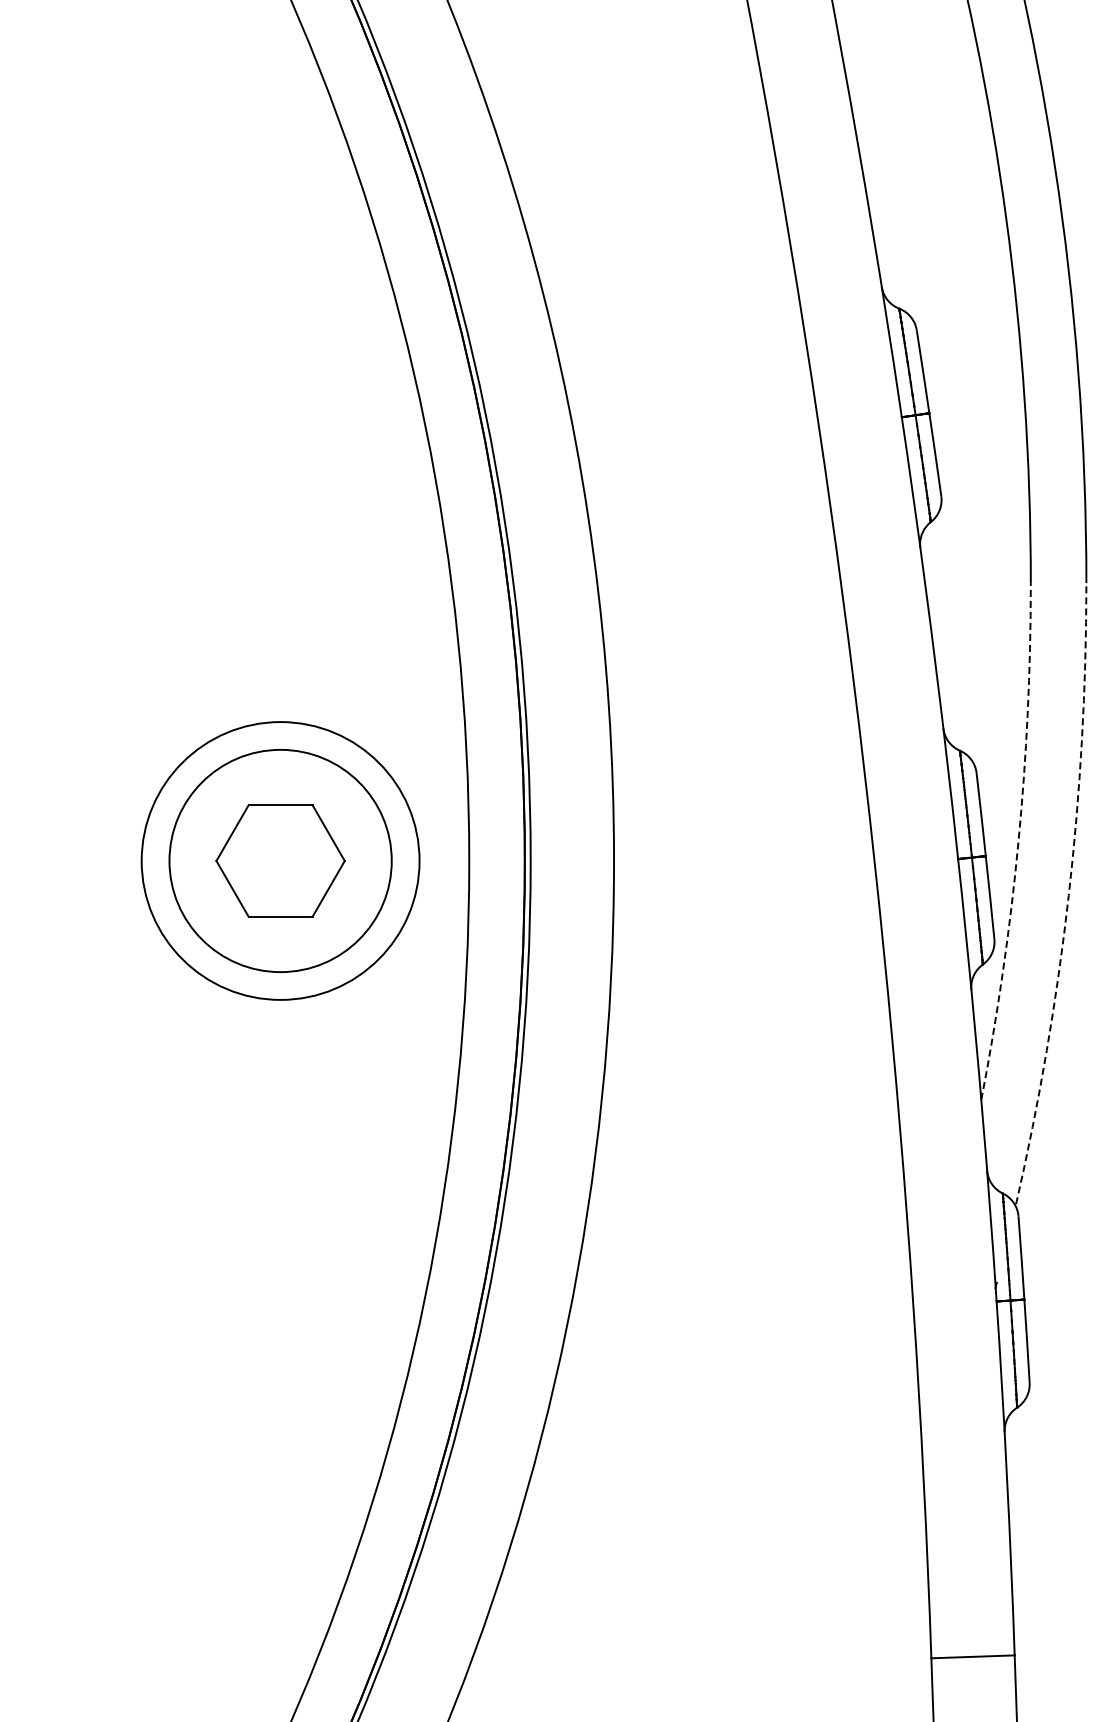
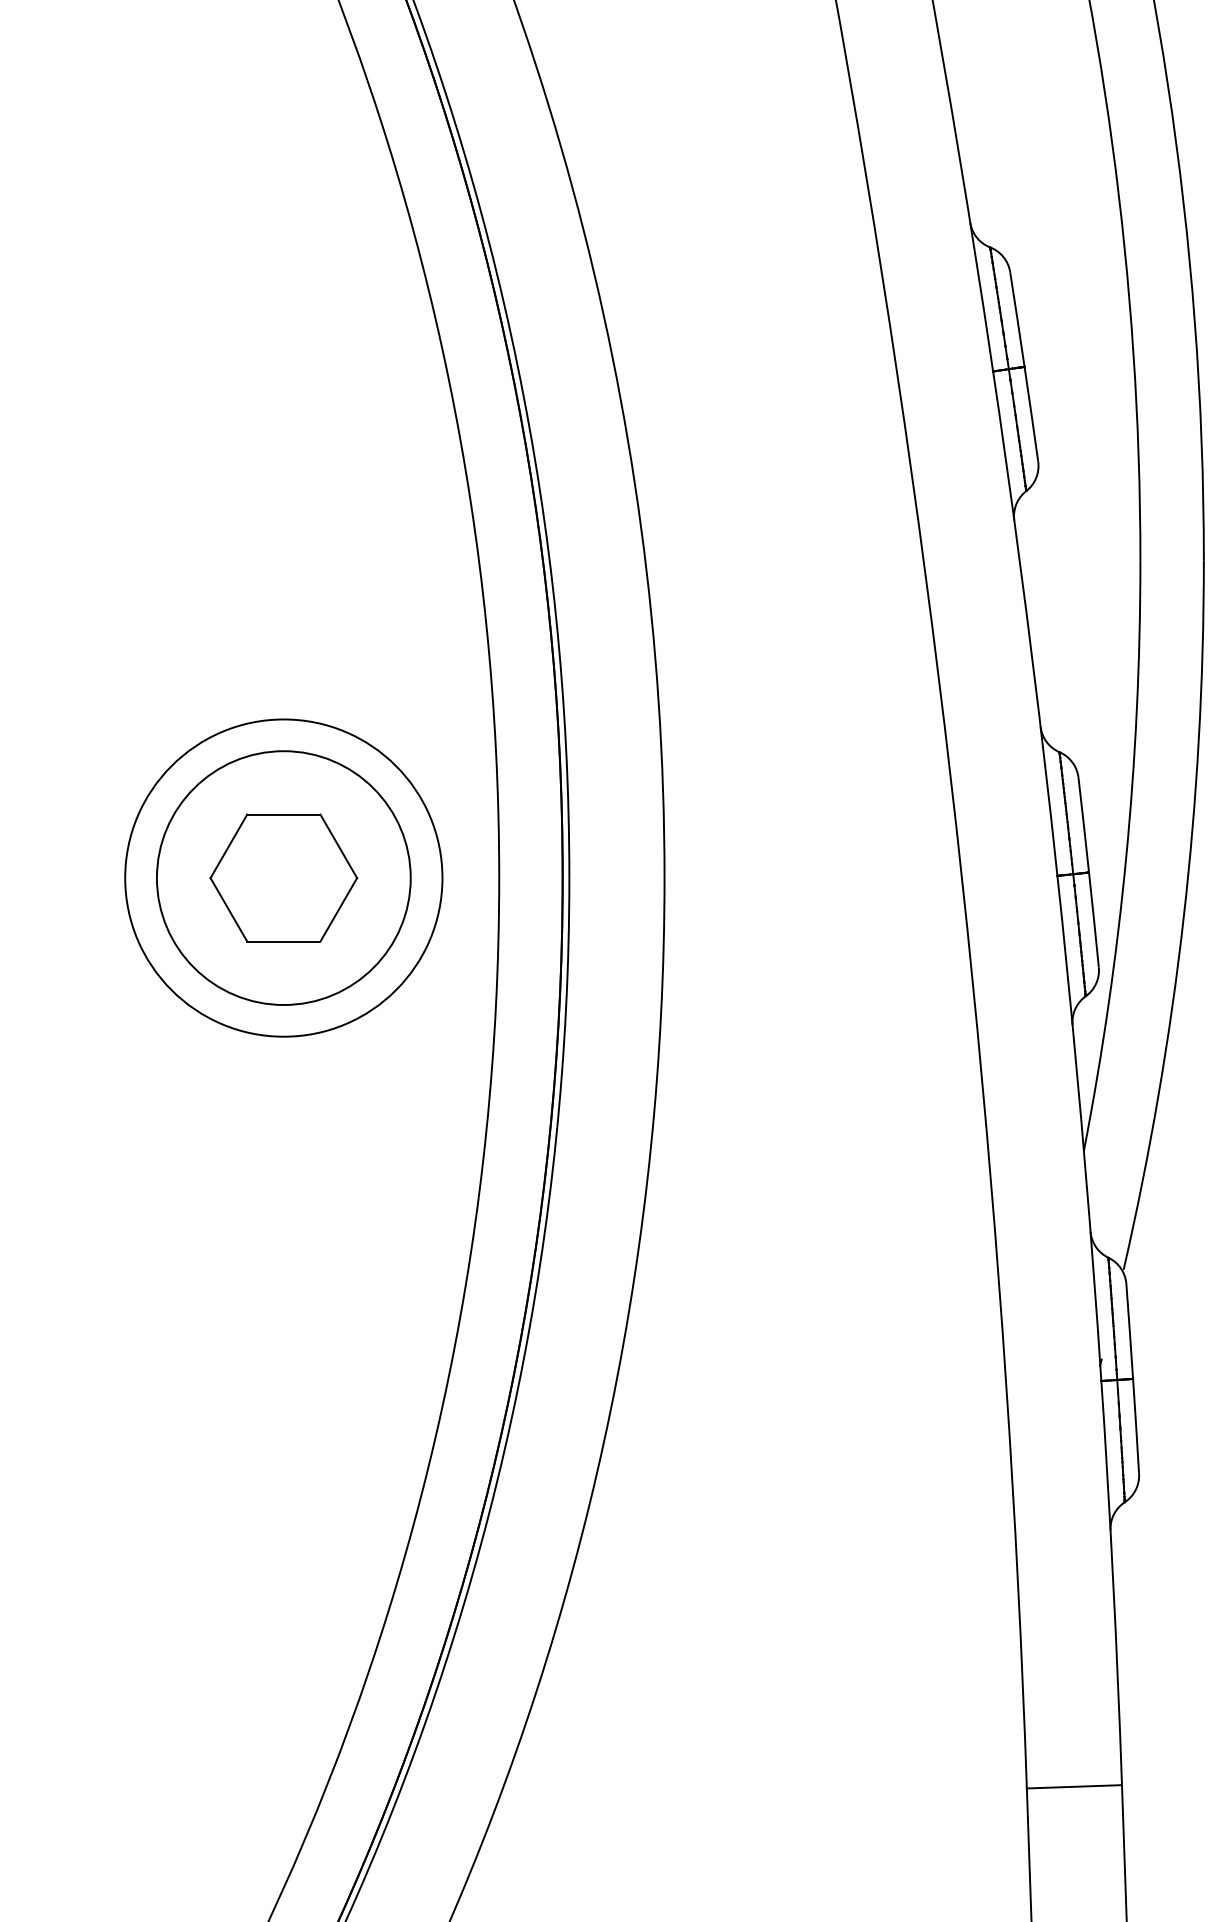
arc: (1018, 842) -> (1126, 856), dashed -> solid
arc: (1068, 895) -> (1183, 917), dashed -> solid

